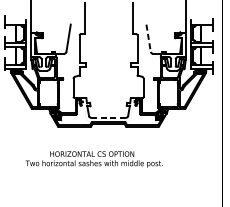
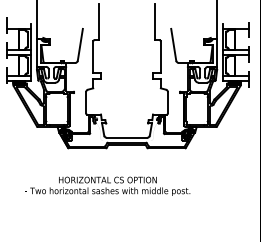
line: (148, 38) -> (173, 45), dashed -> solid
line: (109, 117) -> (127, 137), dashed -> solid

